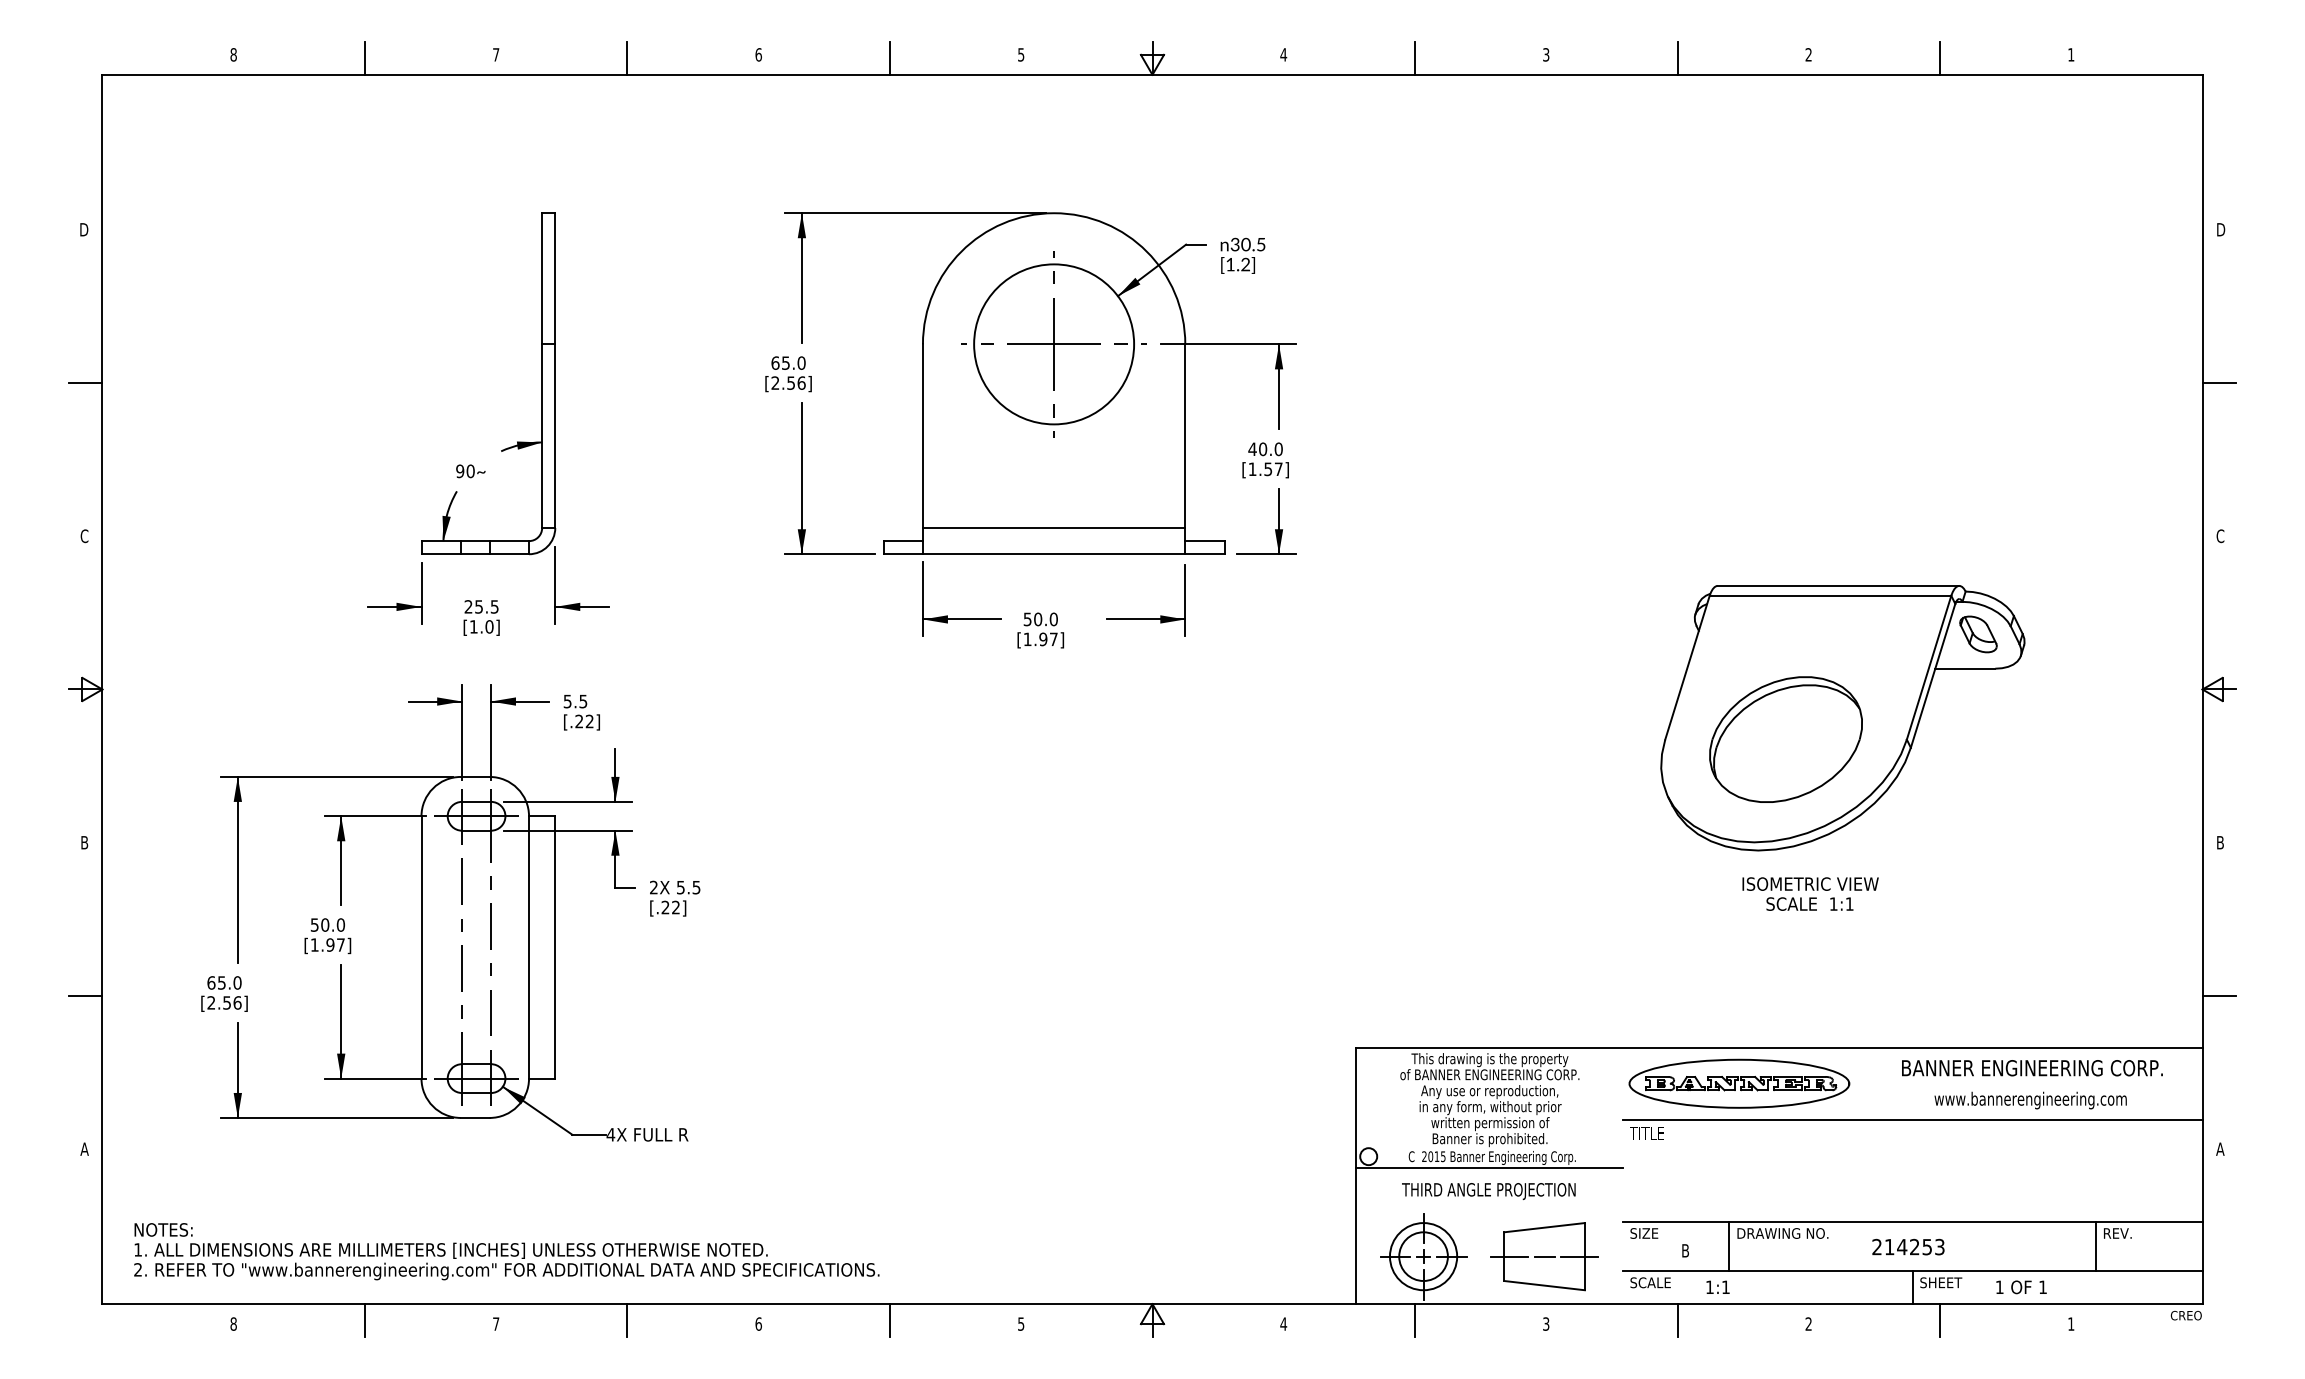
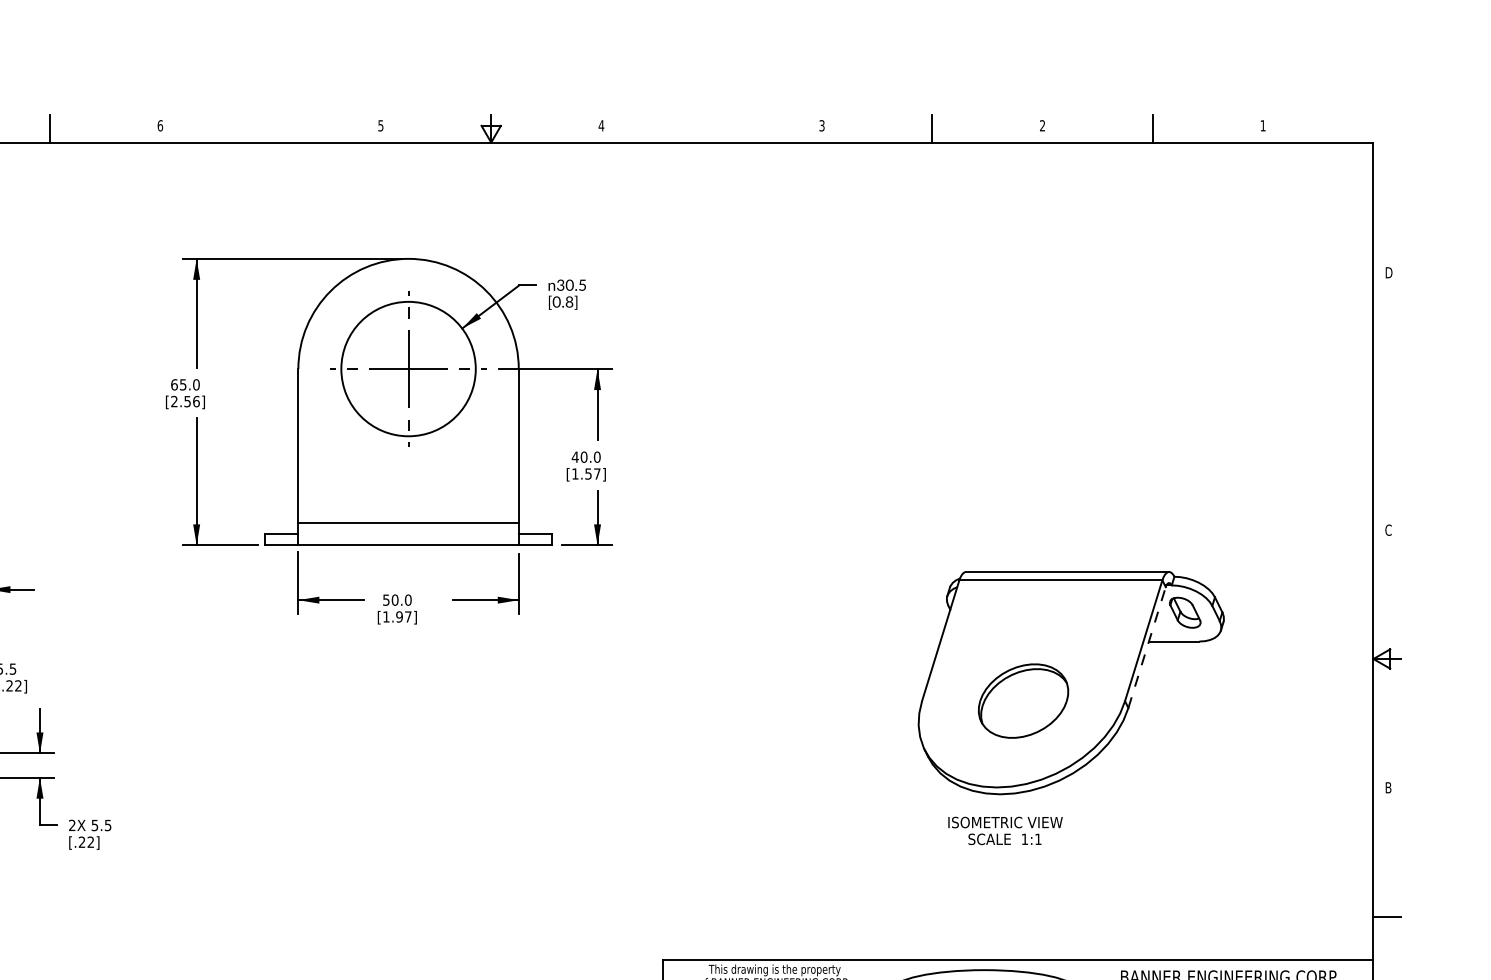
line: (889, 57) -> (270, 128), removed
line: (1415, 57) -> (712, 128), removed
text: (1237, 264) -> (562, 301), [1.2] -> [0.8]
line: (2218, 383) -> (1386, 401), removed
line: (1933, 675) -> (1147, 647), solid -> dashed
part: (1785, 739) -> (1023, 701), size x0.7
text: (1810, 893) -> (1005, 830), moved

